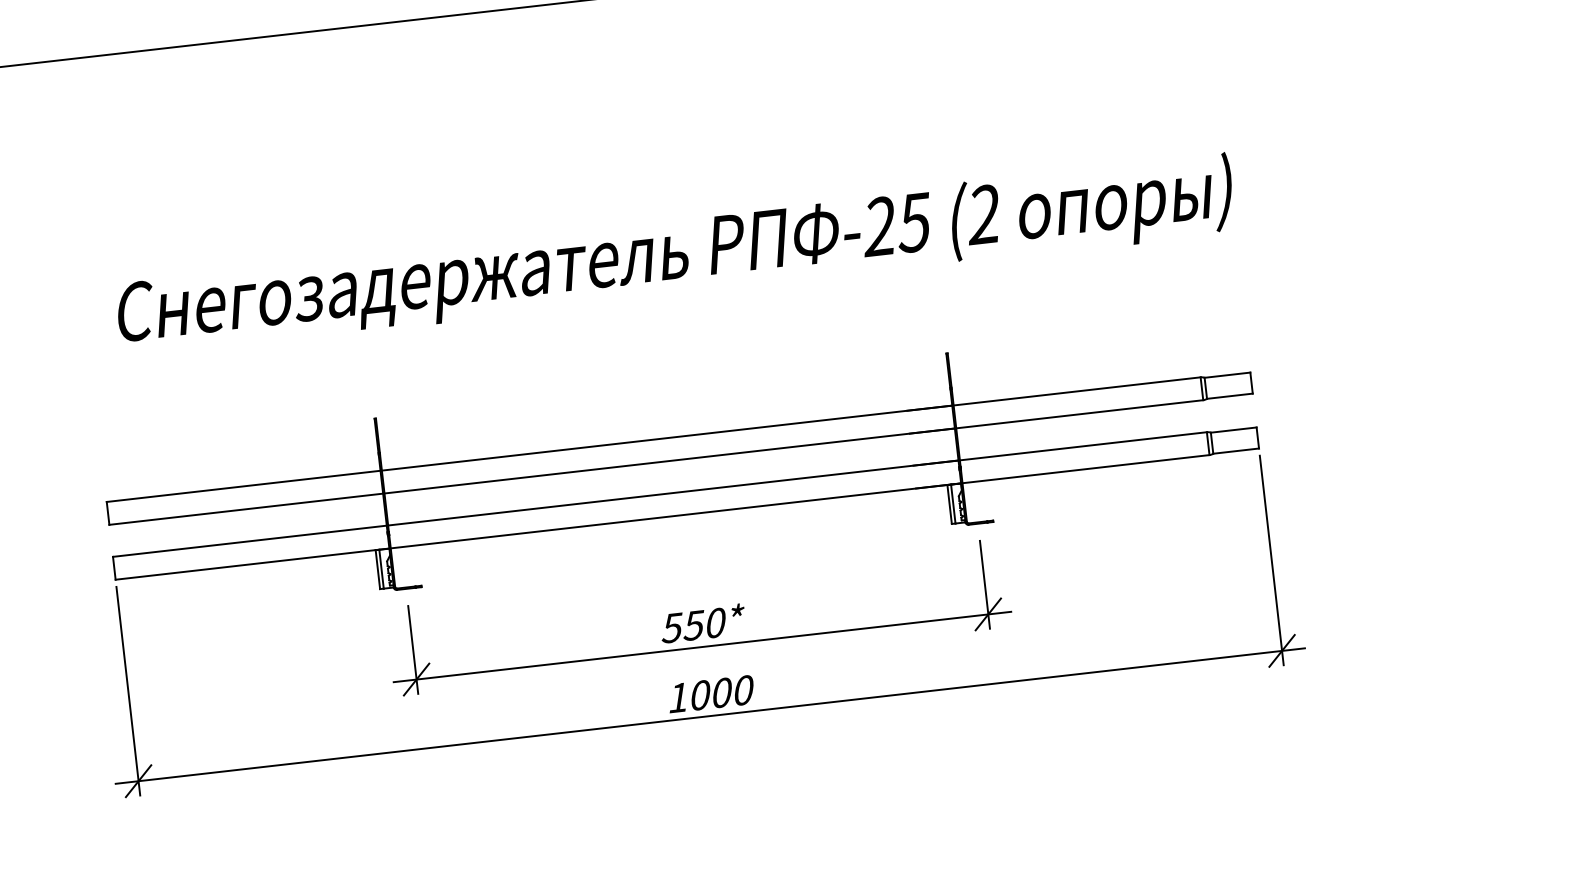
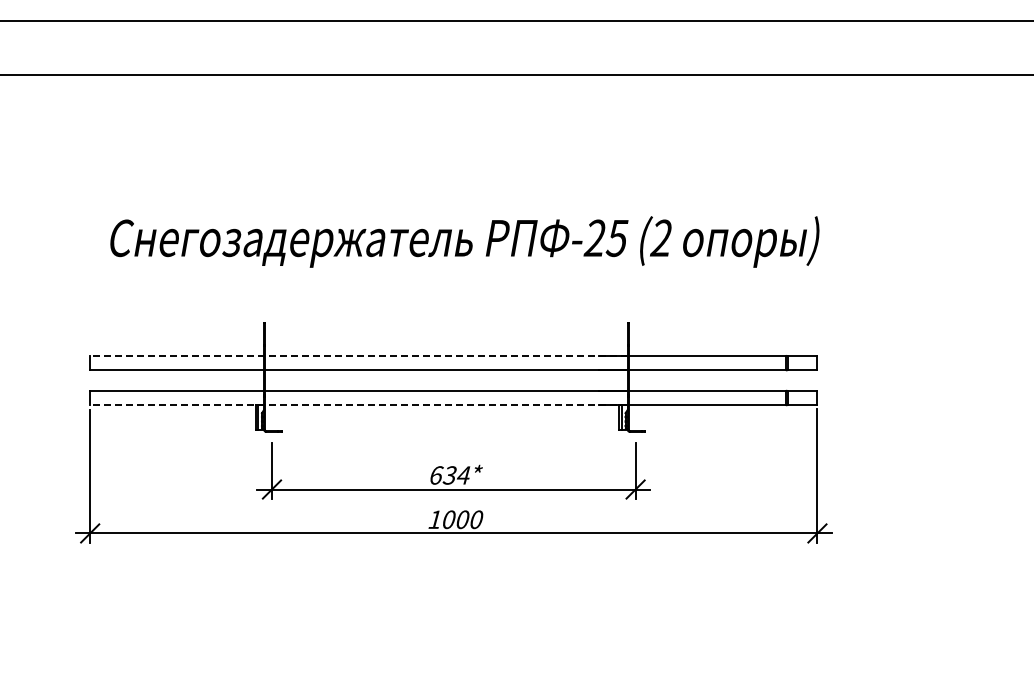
line: (530, 453) -> (359, 355), solid -> dashed
line: (539, 531) -> (359, 405), solid -> dashed
text: (693, 625) -> (449, 475), 550* -> 634*

